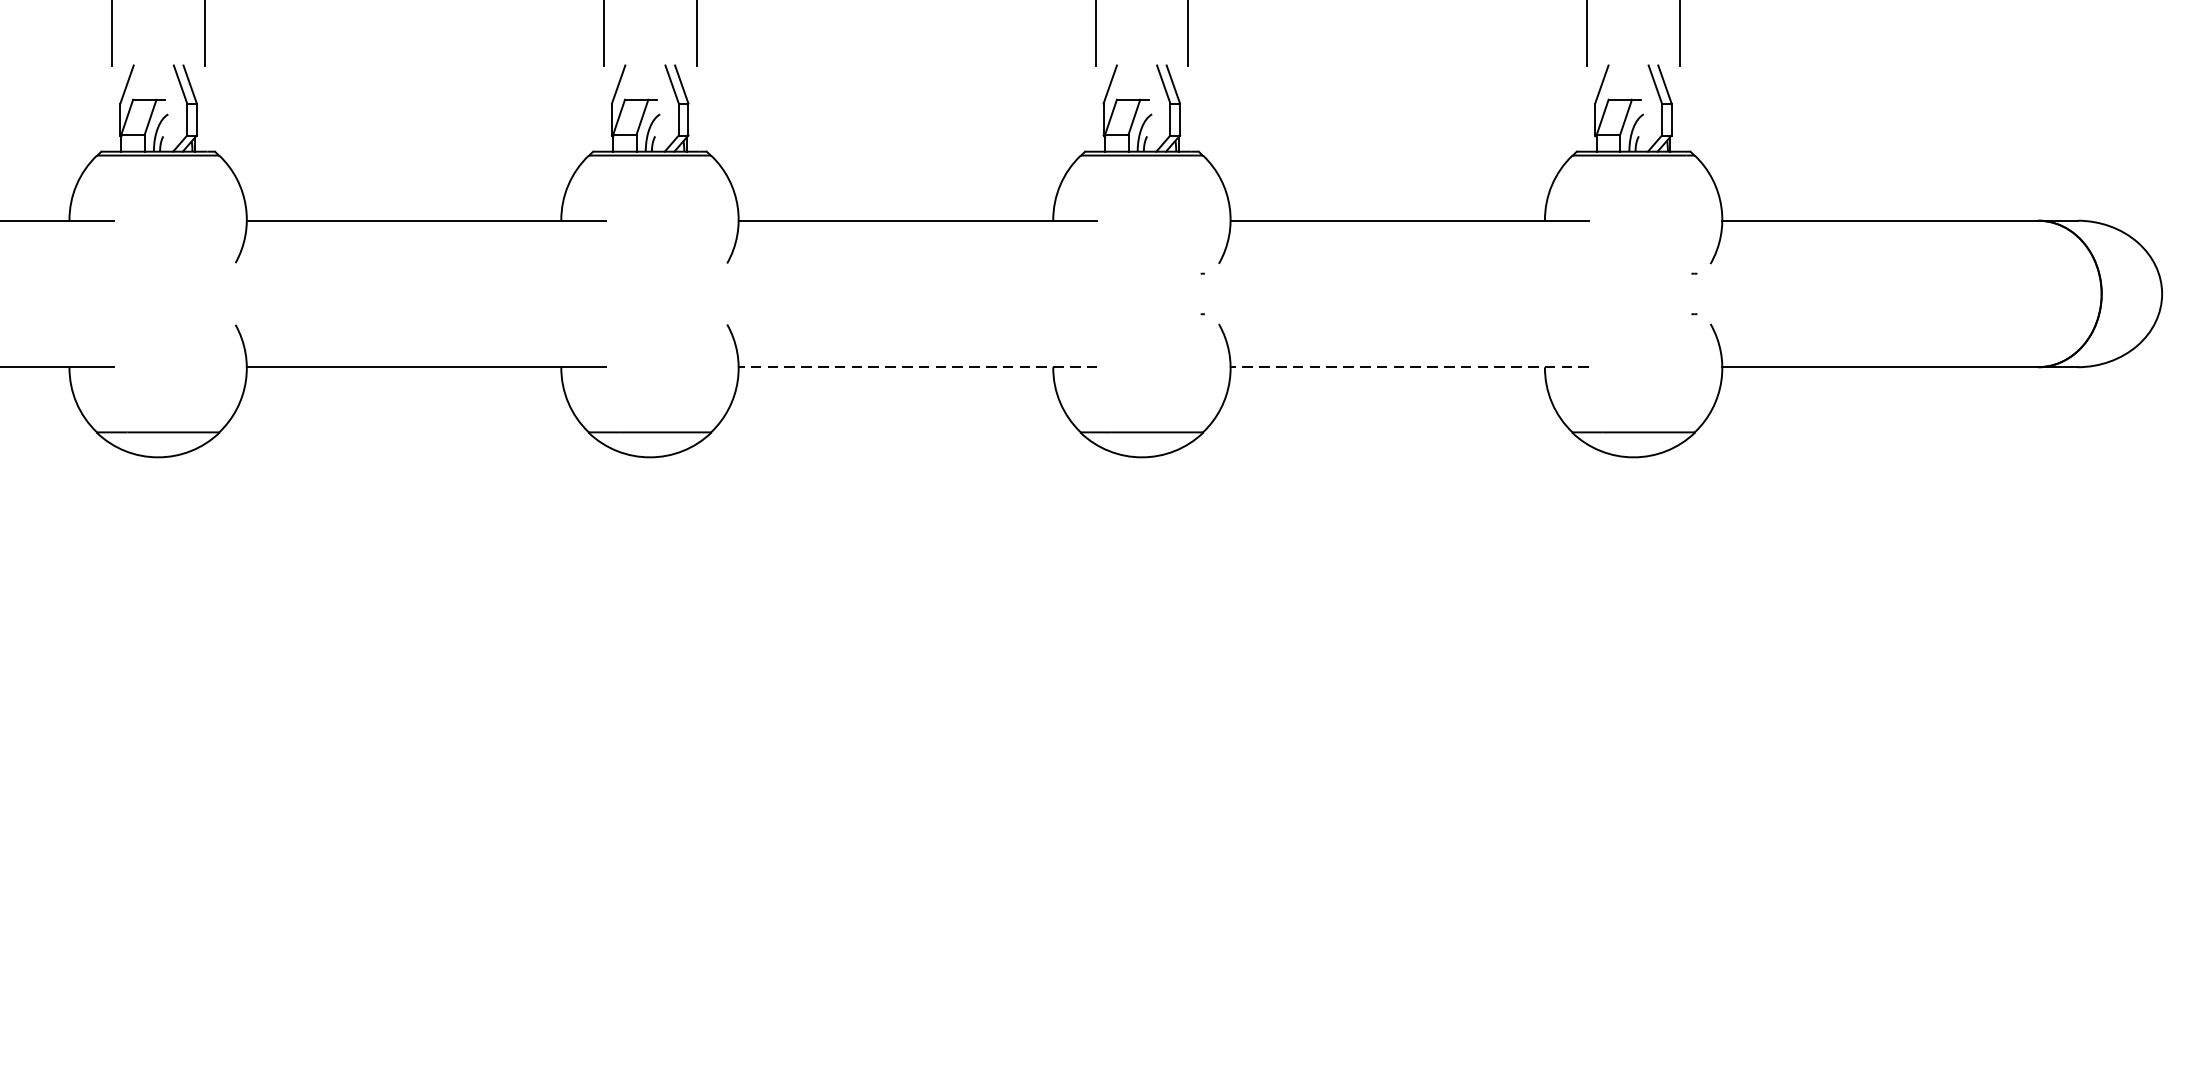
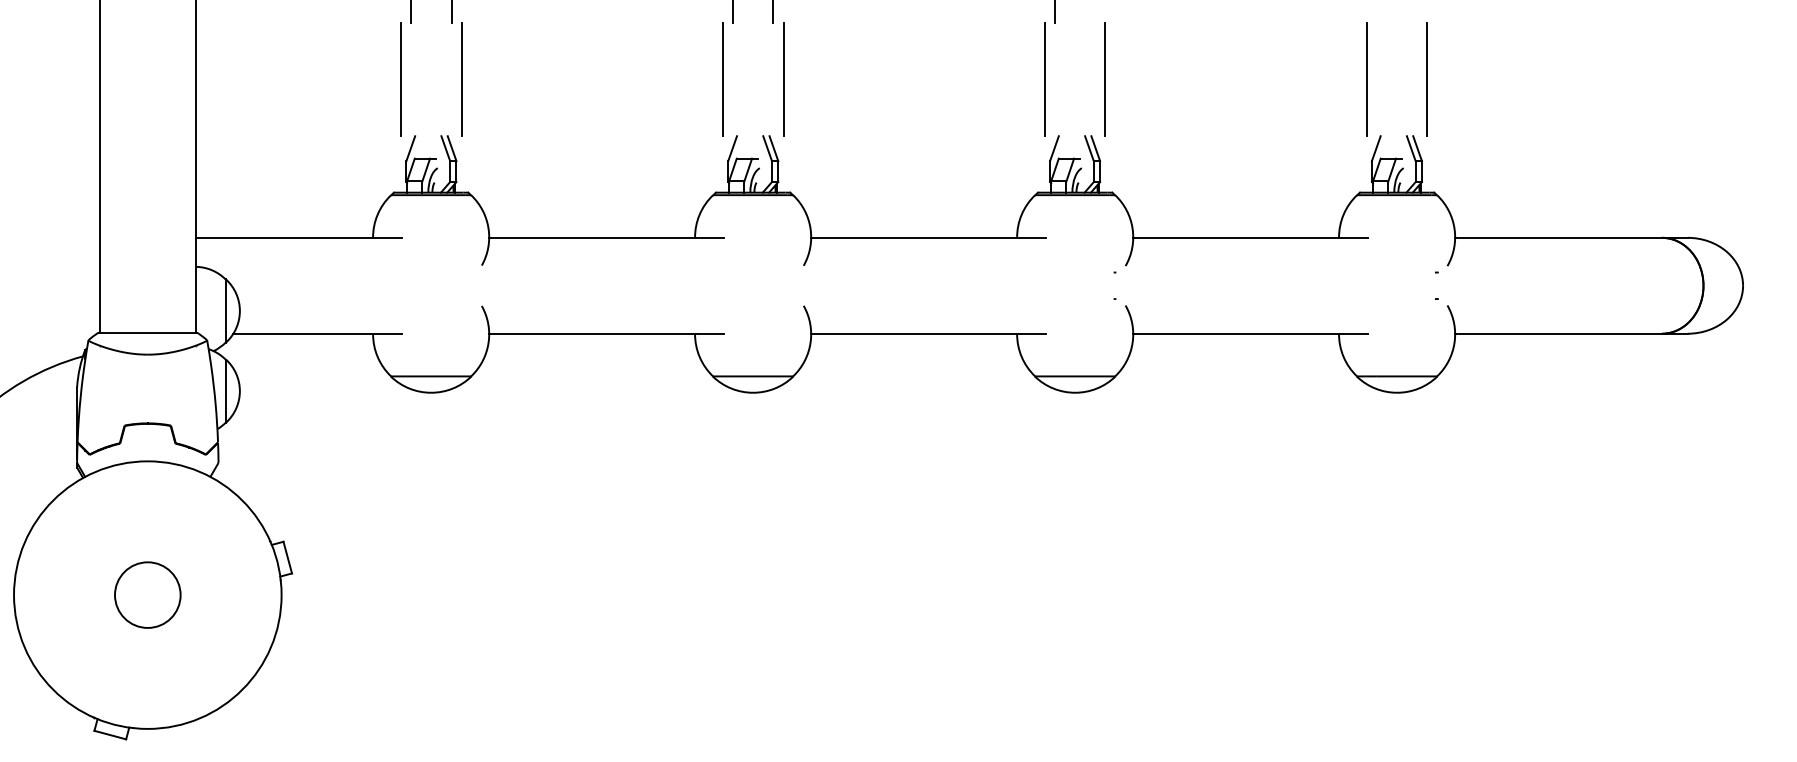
line: (917, 366) -> (928, 333), dashed -> solid
line: (1409, 366) -> (1250, 333), dashed -> solid

